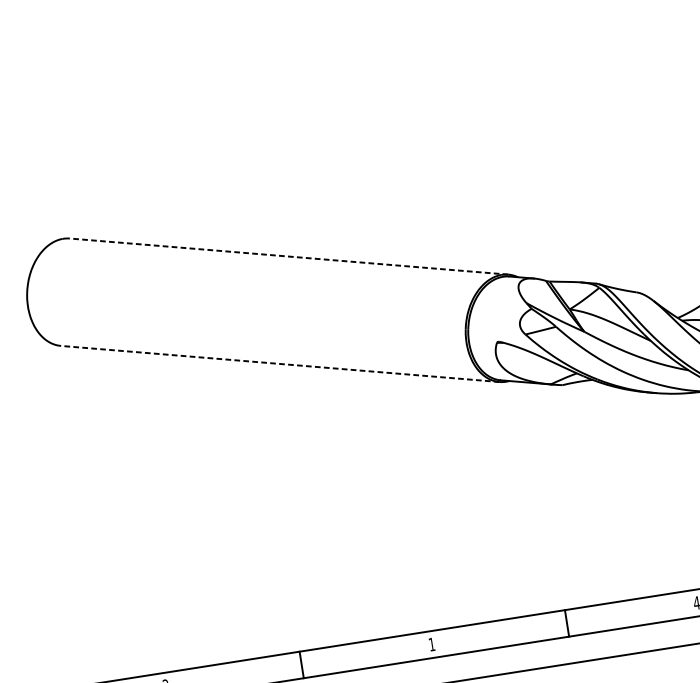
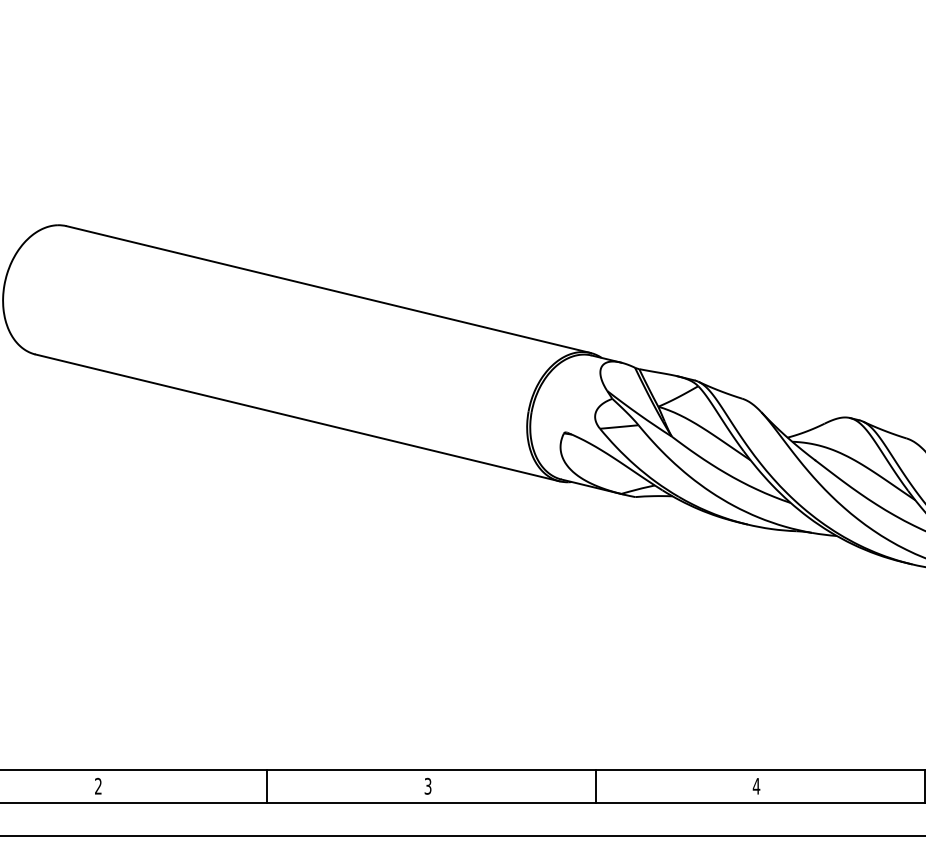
line: (288, 256) -> (328, 289), dashed -> solid
line: (280, 363) -> (297, 417), dashed -> solid
text: (431, 643) -> (427, 785), 1 -> 3

